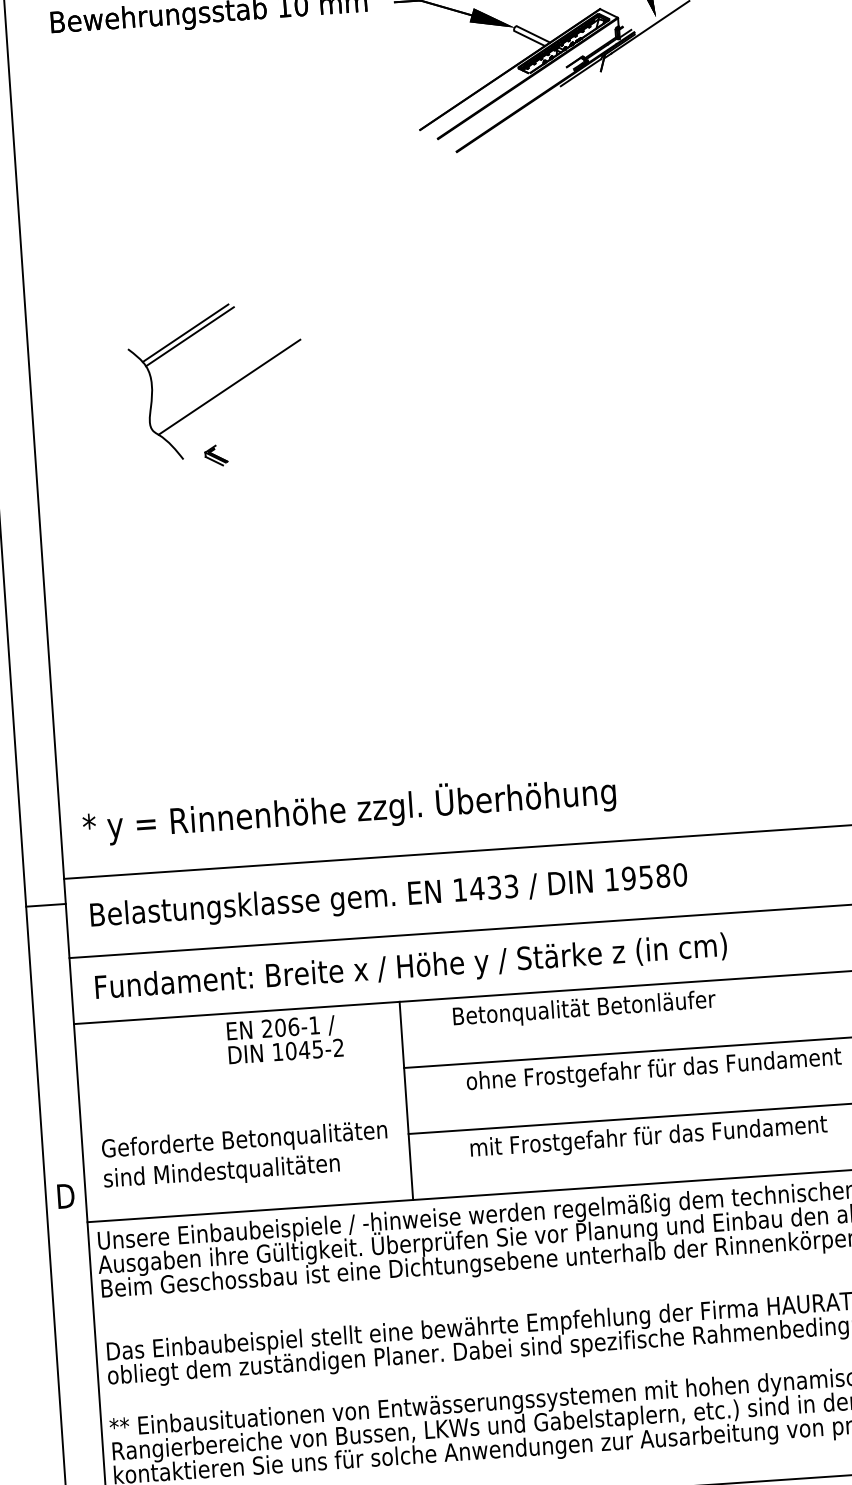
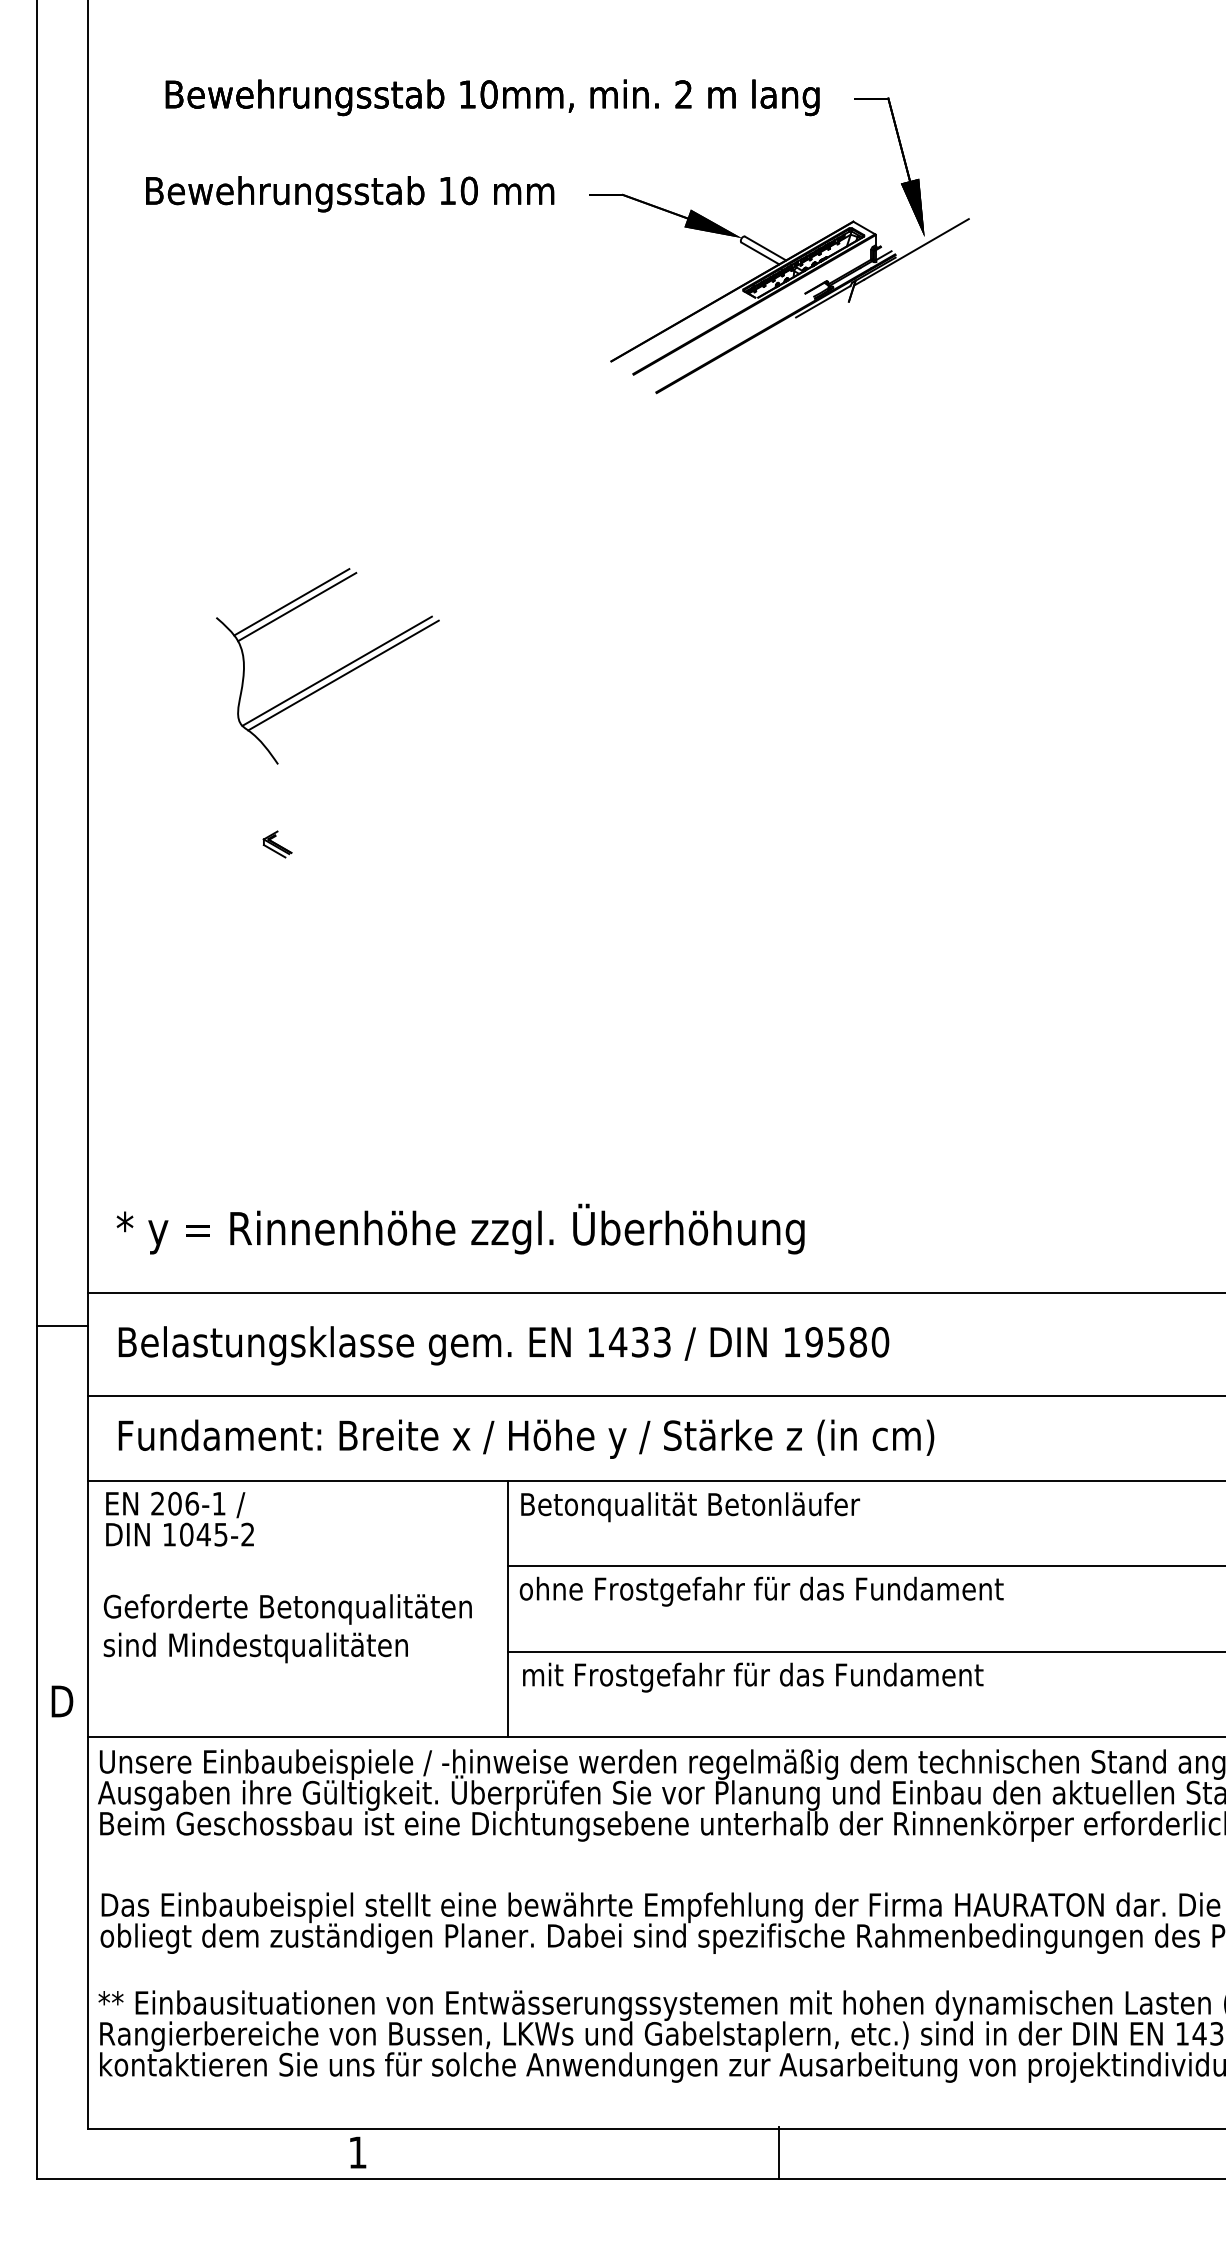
line: (223, 383) -> (336, 670), added
part: (216, 455) -> (277, 844), moved
text: (584, 1009) -> (690, 1507), moved
text: (284, 1038) -> (179, 1518), moved
text: (653, 1070) -> (761, 1591), moved
text: (649, 1137) -> (753, 1677), moved
text: (245, 1155) -> (287, 1628), moved

